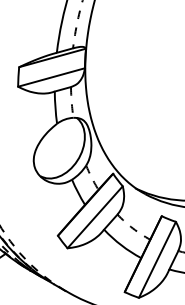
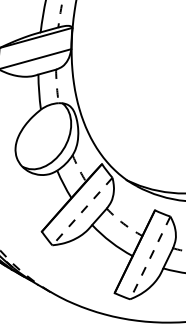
line: (95, 217) -> (82, 211), solid -> dashed
line: (157, 260) -> (150, 258), solid -> dashed

